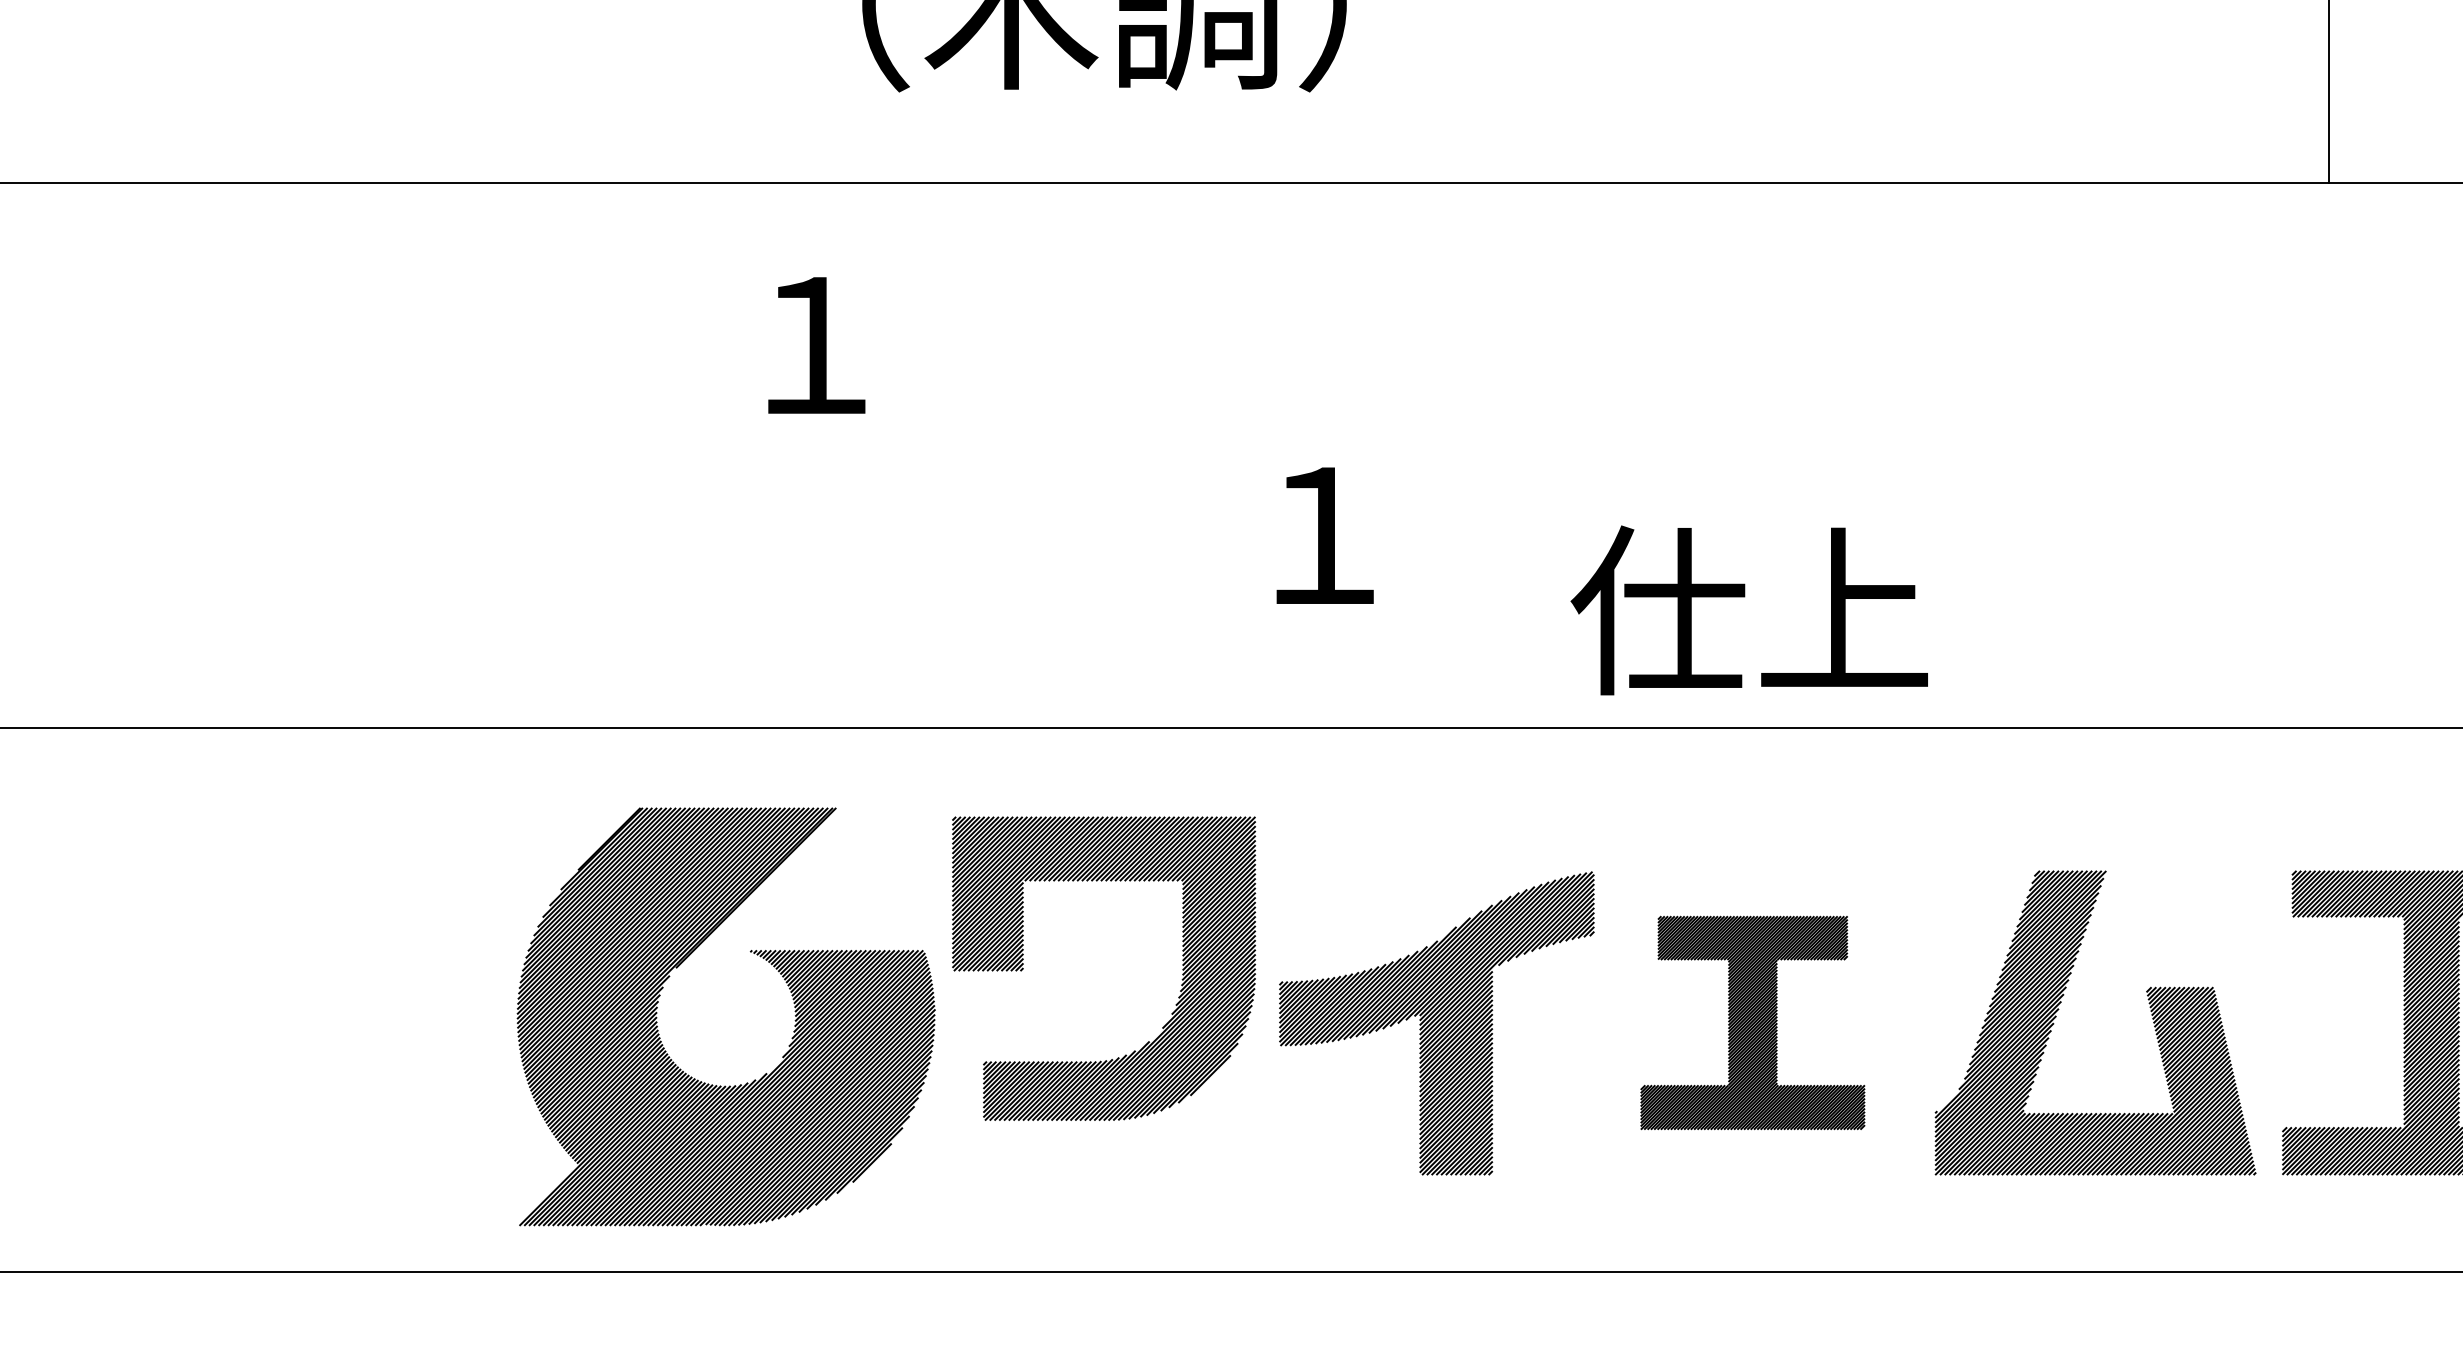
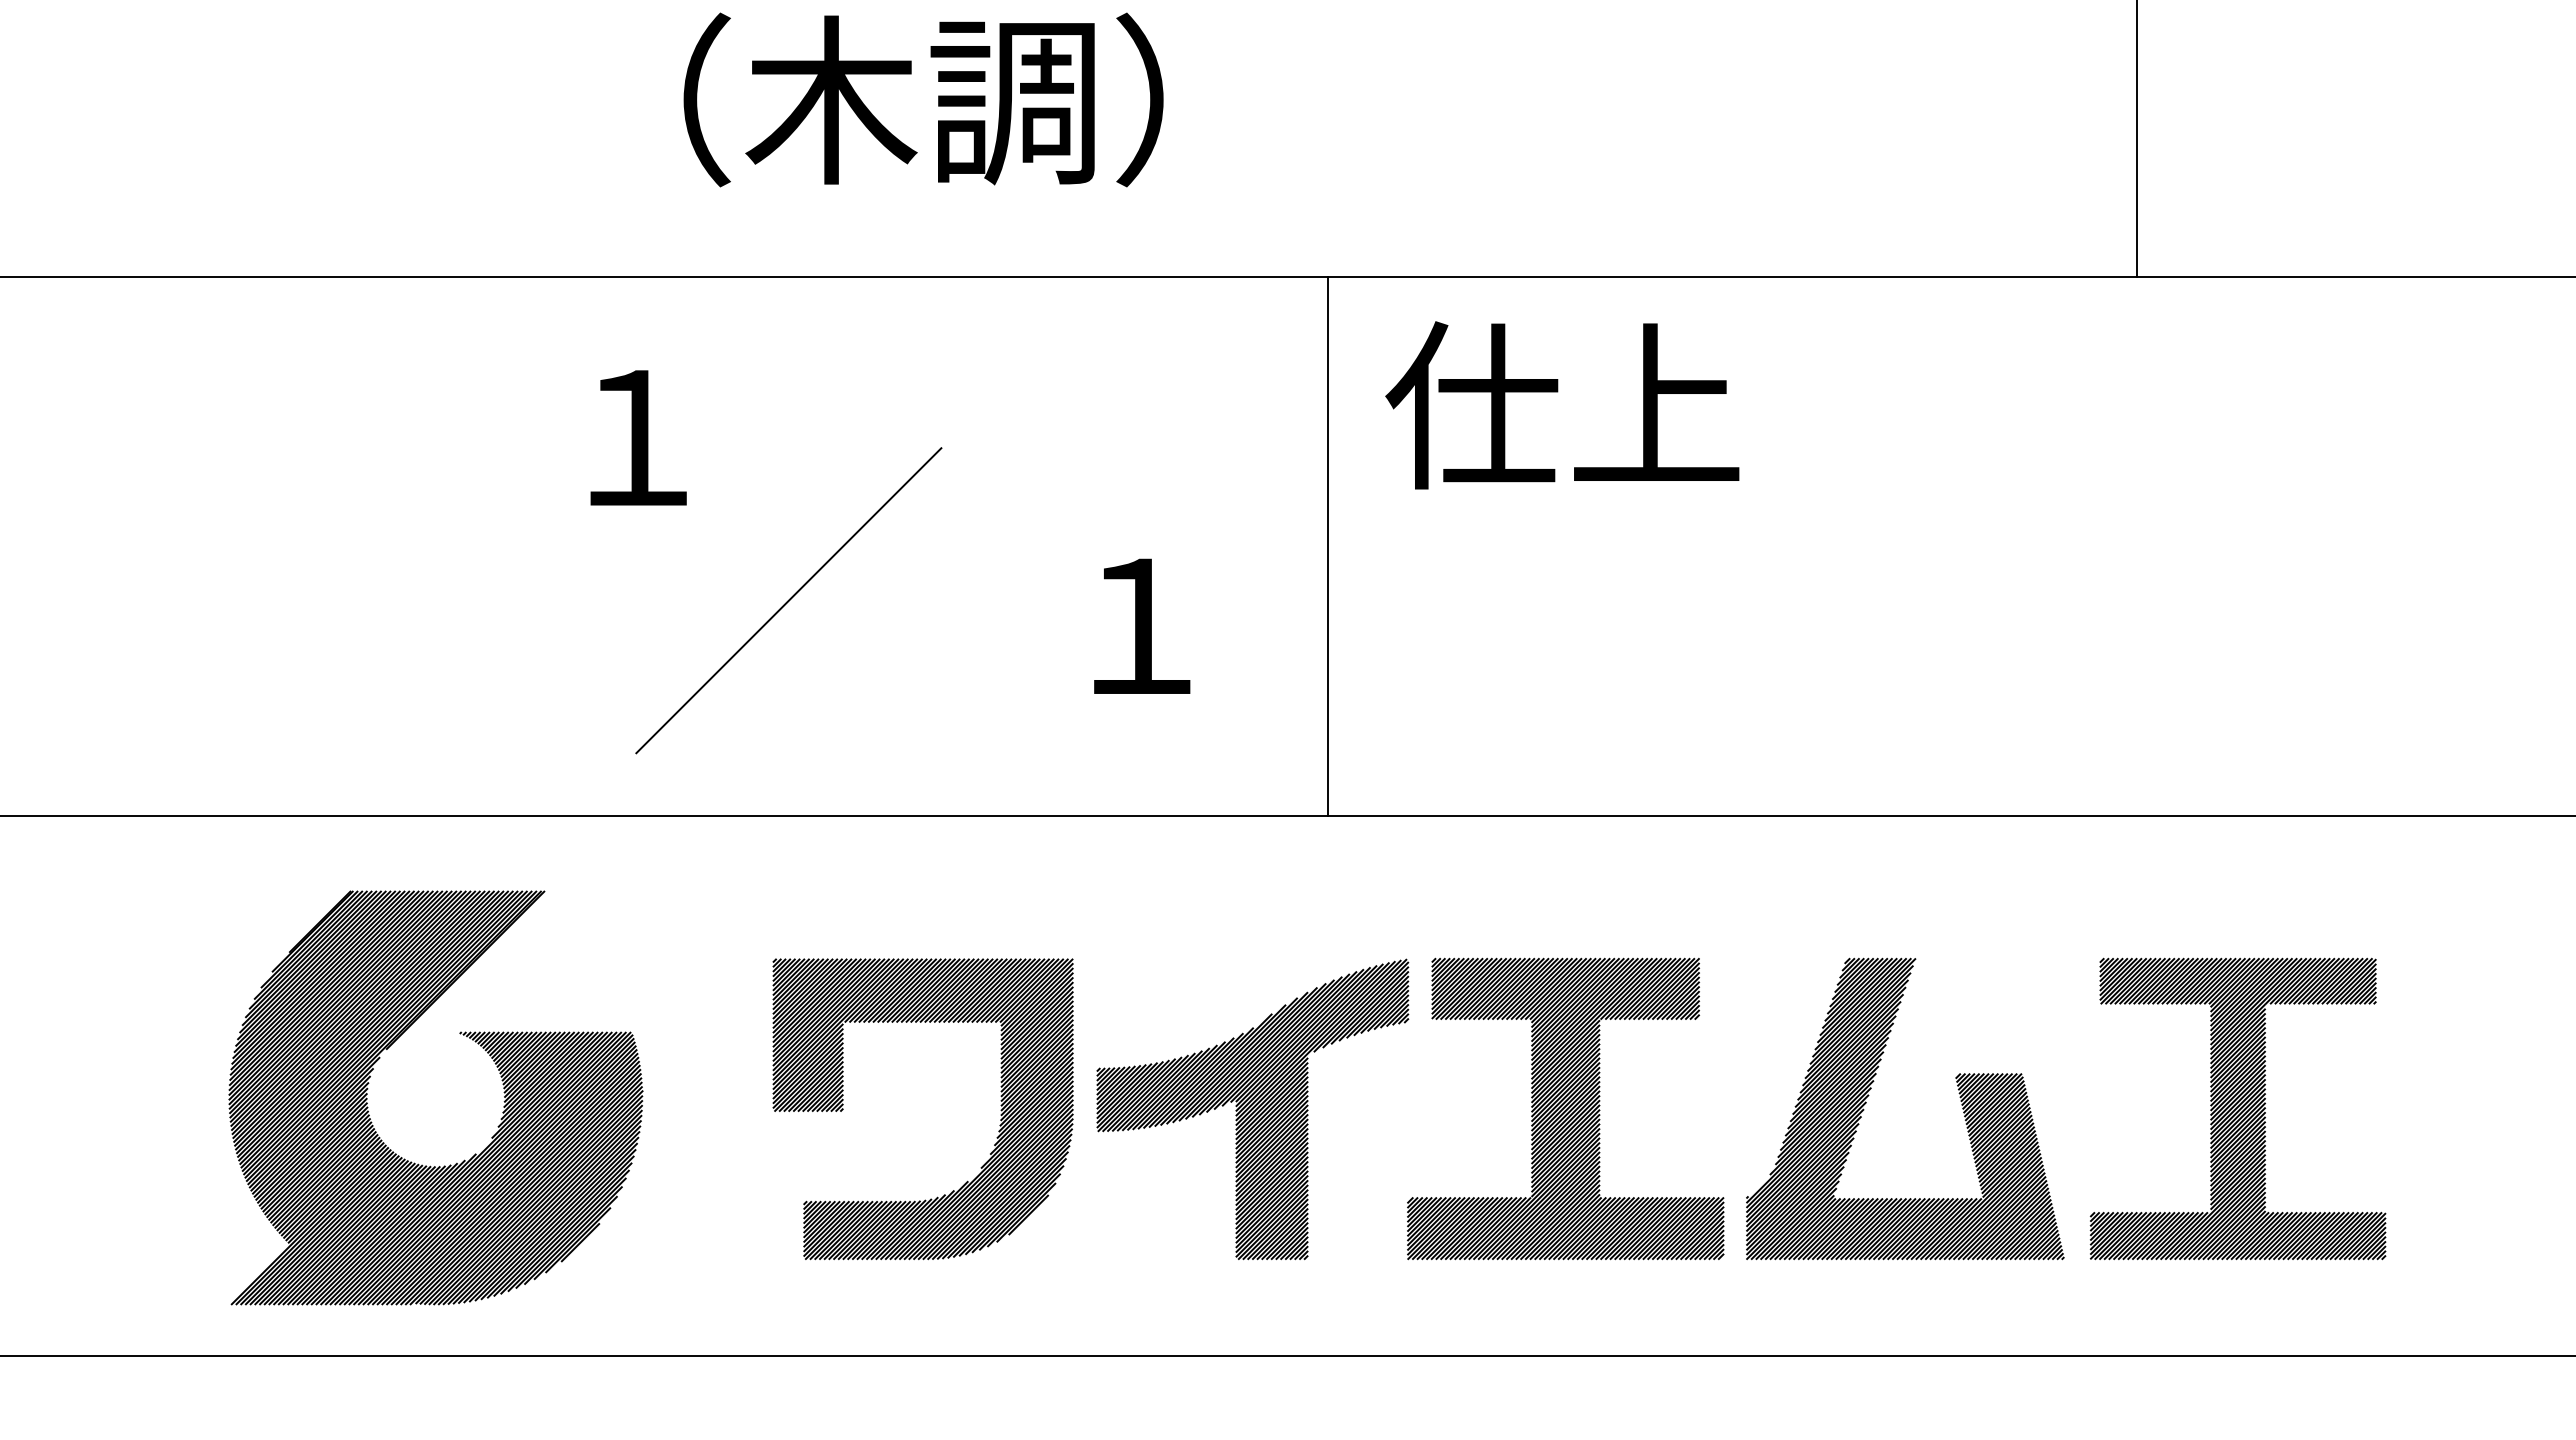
line: (1513, 455) -> (1328, 546), added
line: (968, 509) -> (788, 600), added
text: (1749, 610) -> (1562, 405), moved
part: (1182, 969) -> (1000, 1110), moved
part: (670, 977) -> (380, 1058), moved
part: (1752, 1022) -> (1565, 1108), size x1.43

